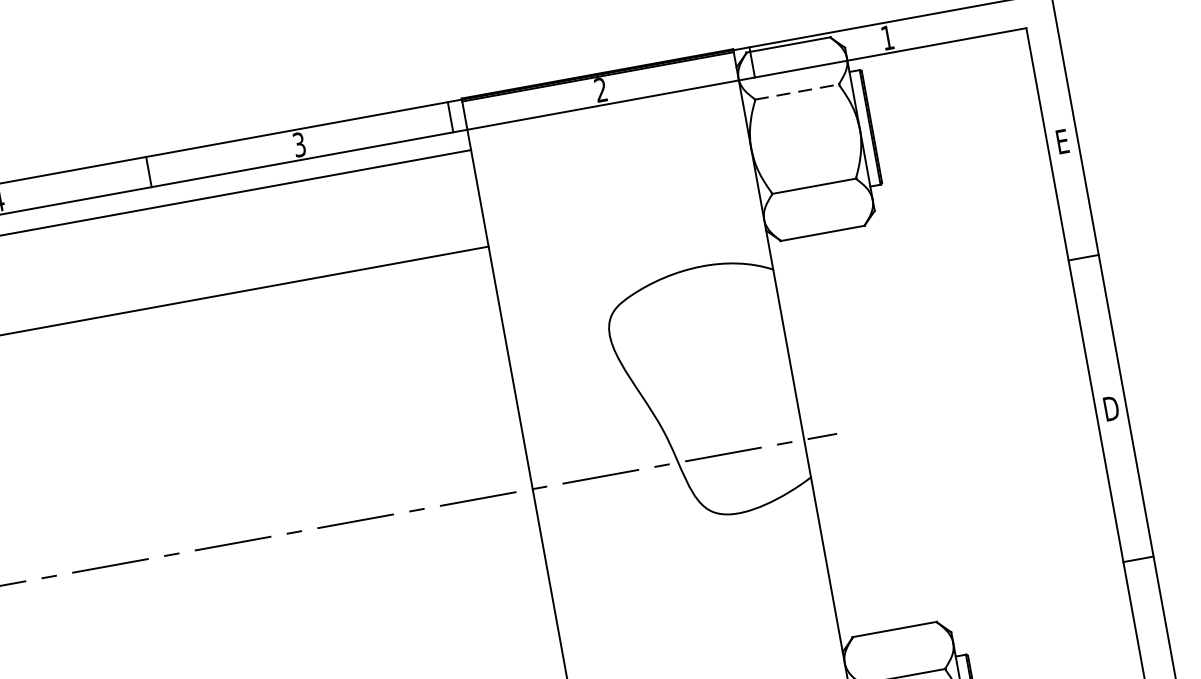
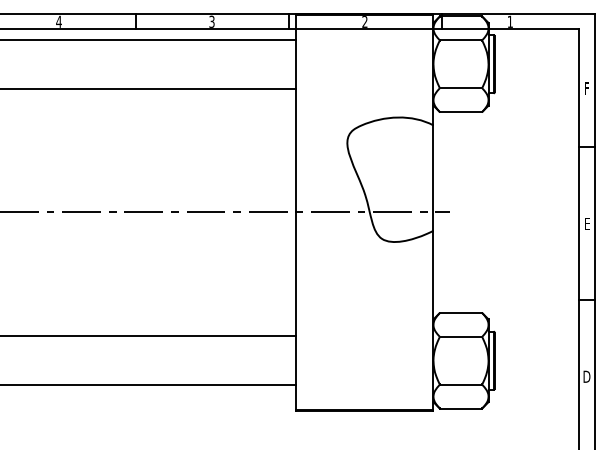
line: (798, 92) -> (461, 40), dashed -> solid
text: (1061, 141) -> (586, 88), E -> F
text: (1110, 408) -> (586, 223), D -> E

